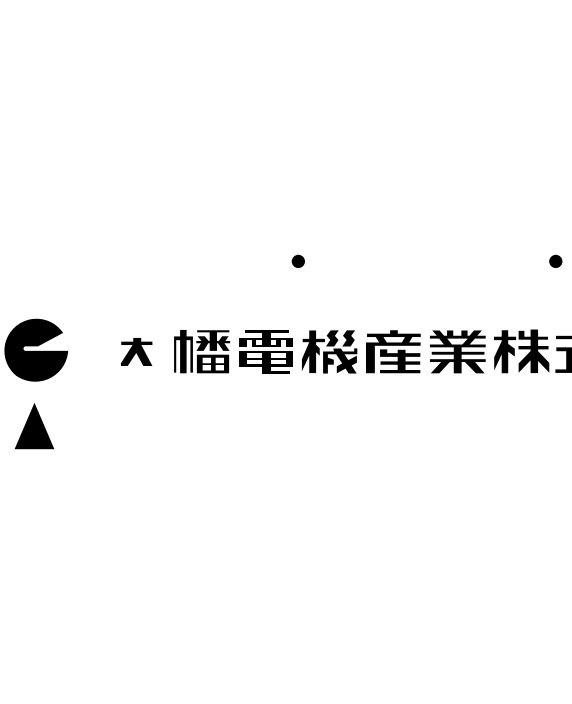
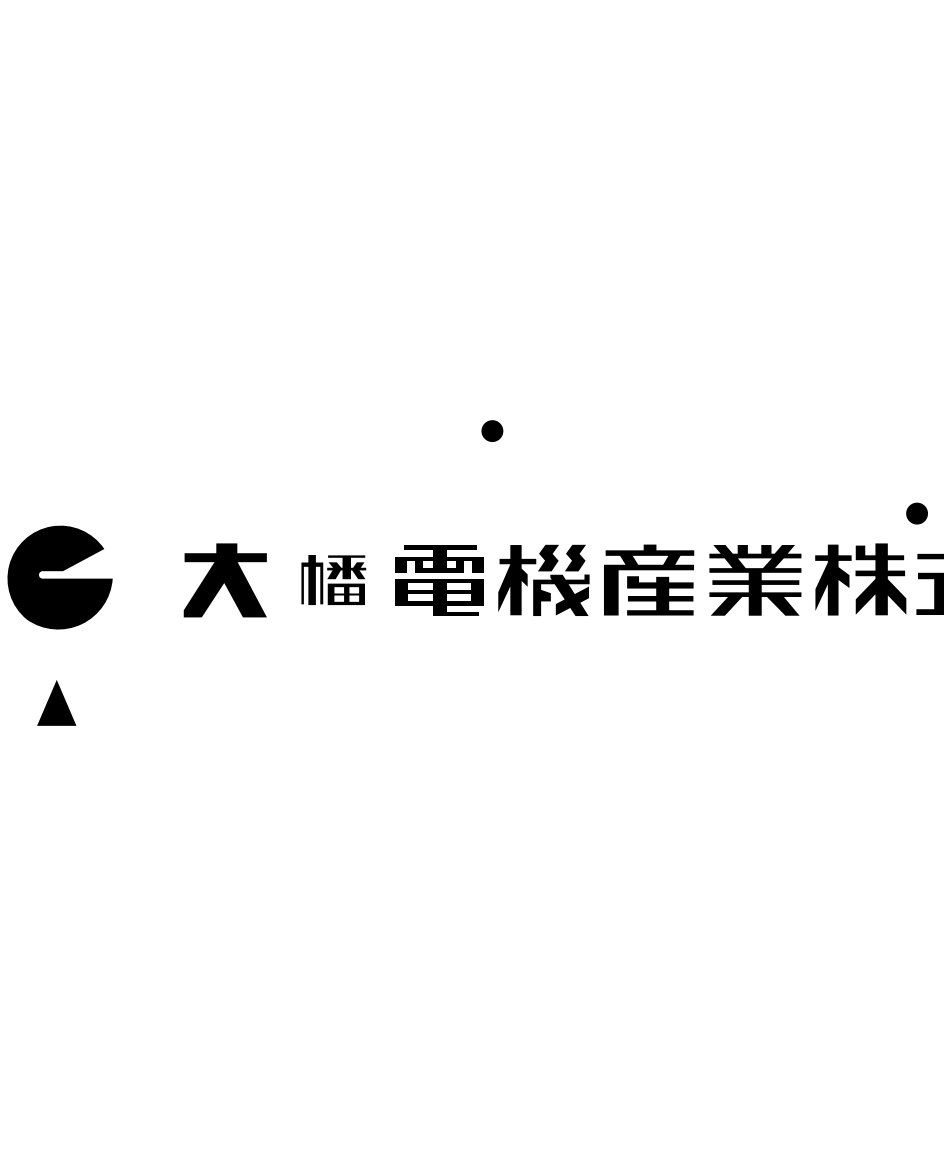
part: (555, 260) -> (916, 512), moved
part: (136, 351) -> (225, 579), size x1.6
part: (202, 351) -> (334, 579), size x0.7
part: (33, 426) -> (55, 703), size x0.6

